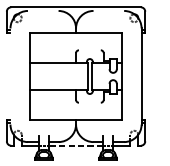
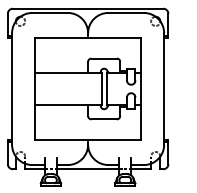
line: (42, 10) -> (49, 12), added
line: (108, 10) -> (125, 12), added
line: (89, 50) -> (103, 58), added
line: (10, 76) -> (12, 88), added
line: (89, 102) -> (103, 119), added
line: (75, 145) -> (87, 169), dashed -> solid

